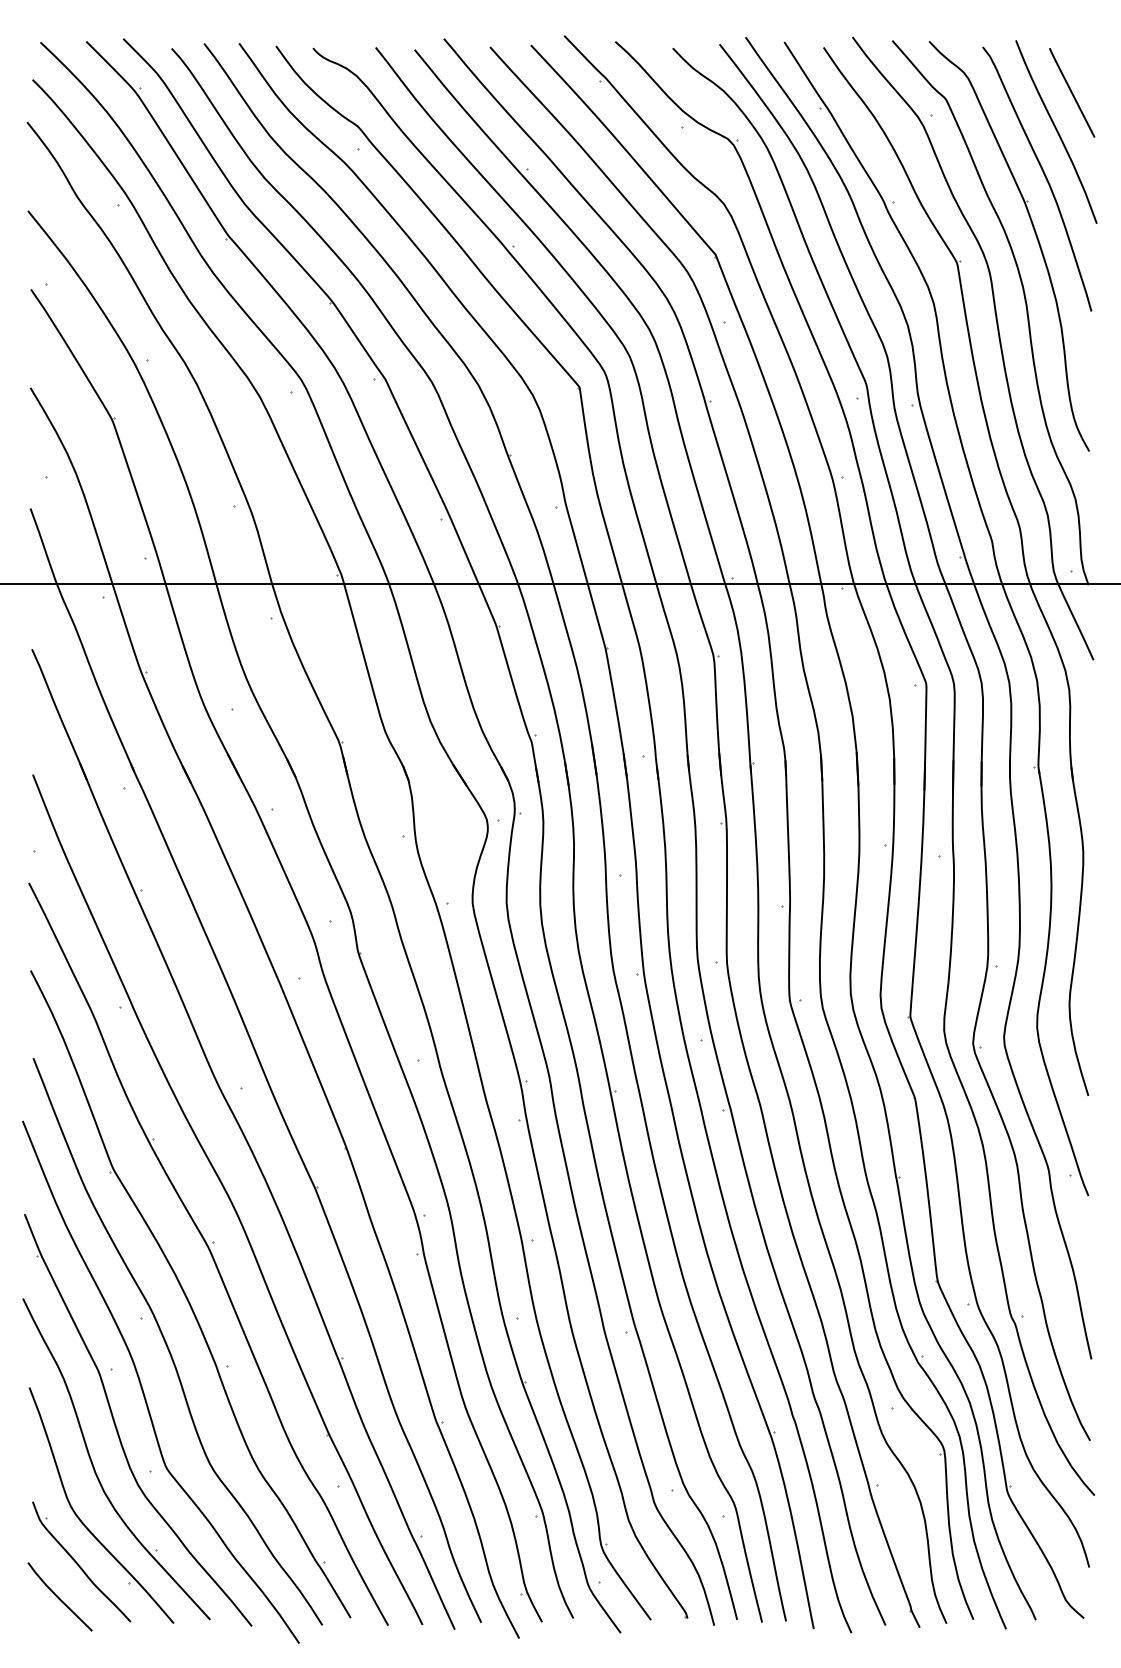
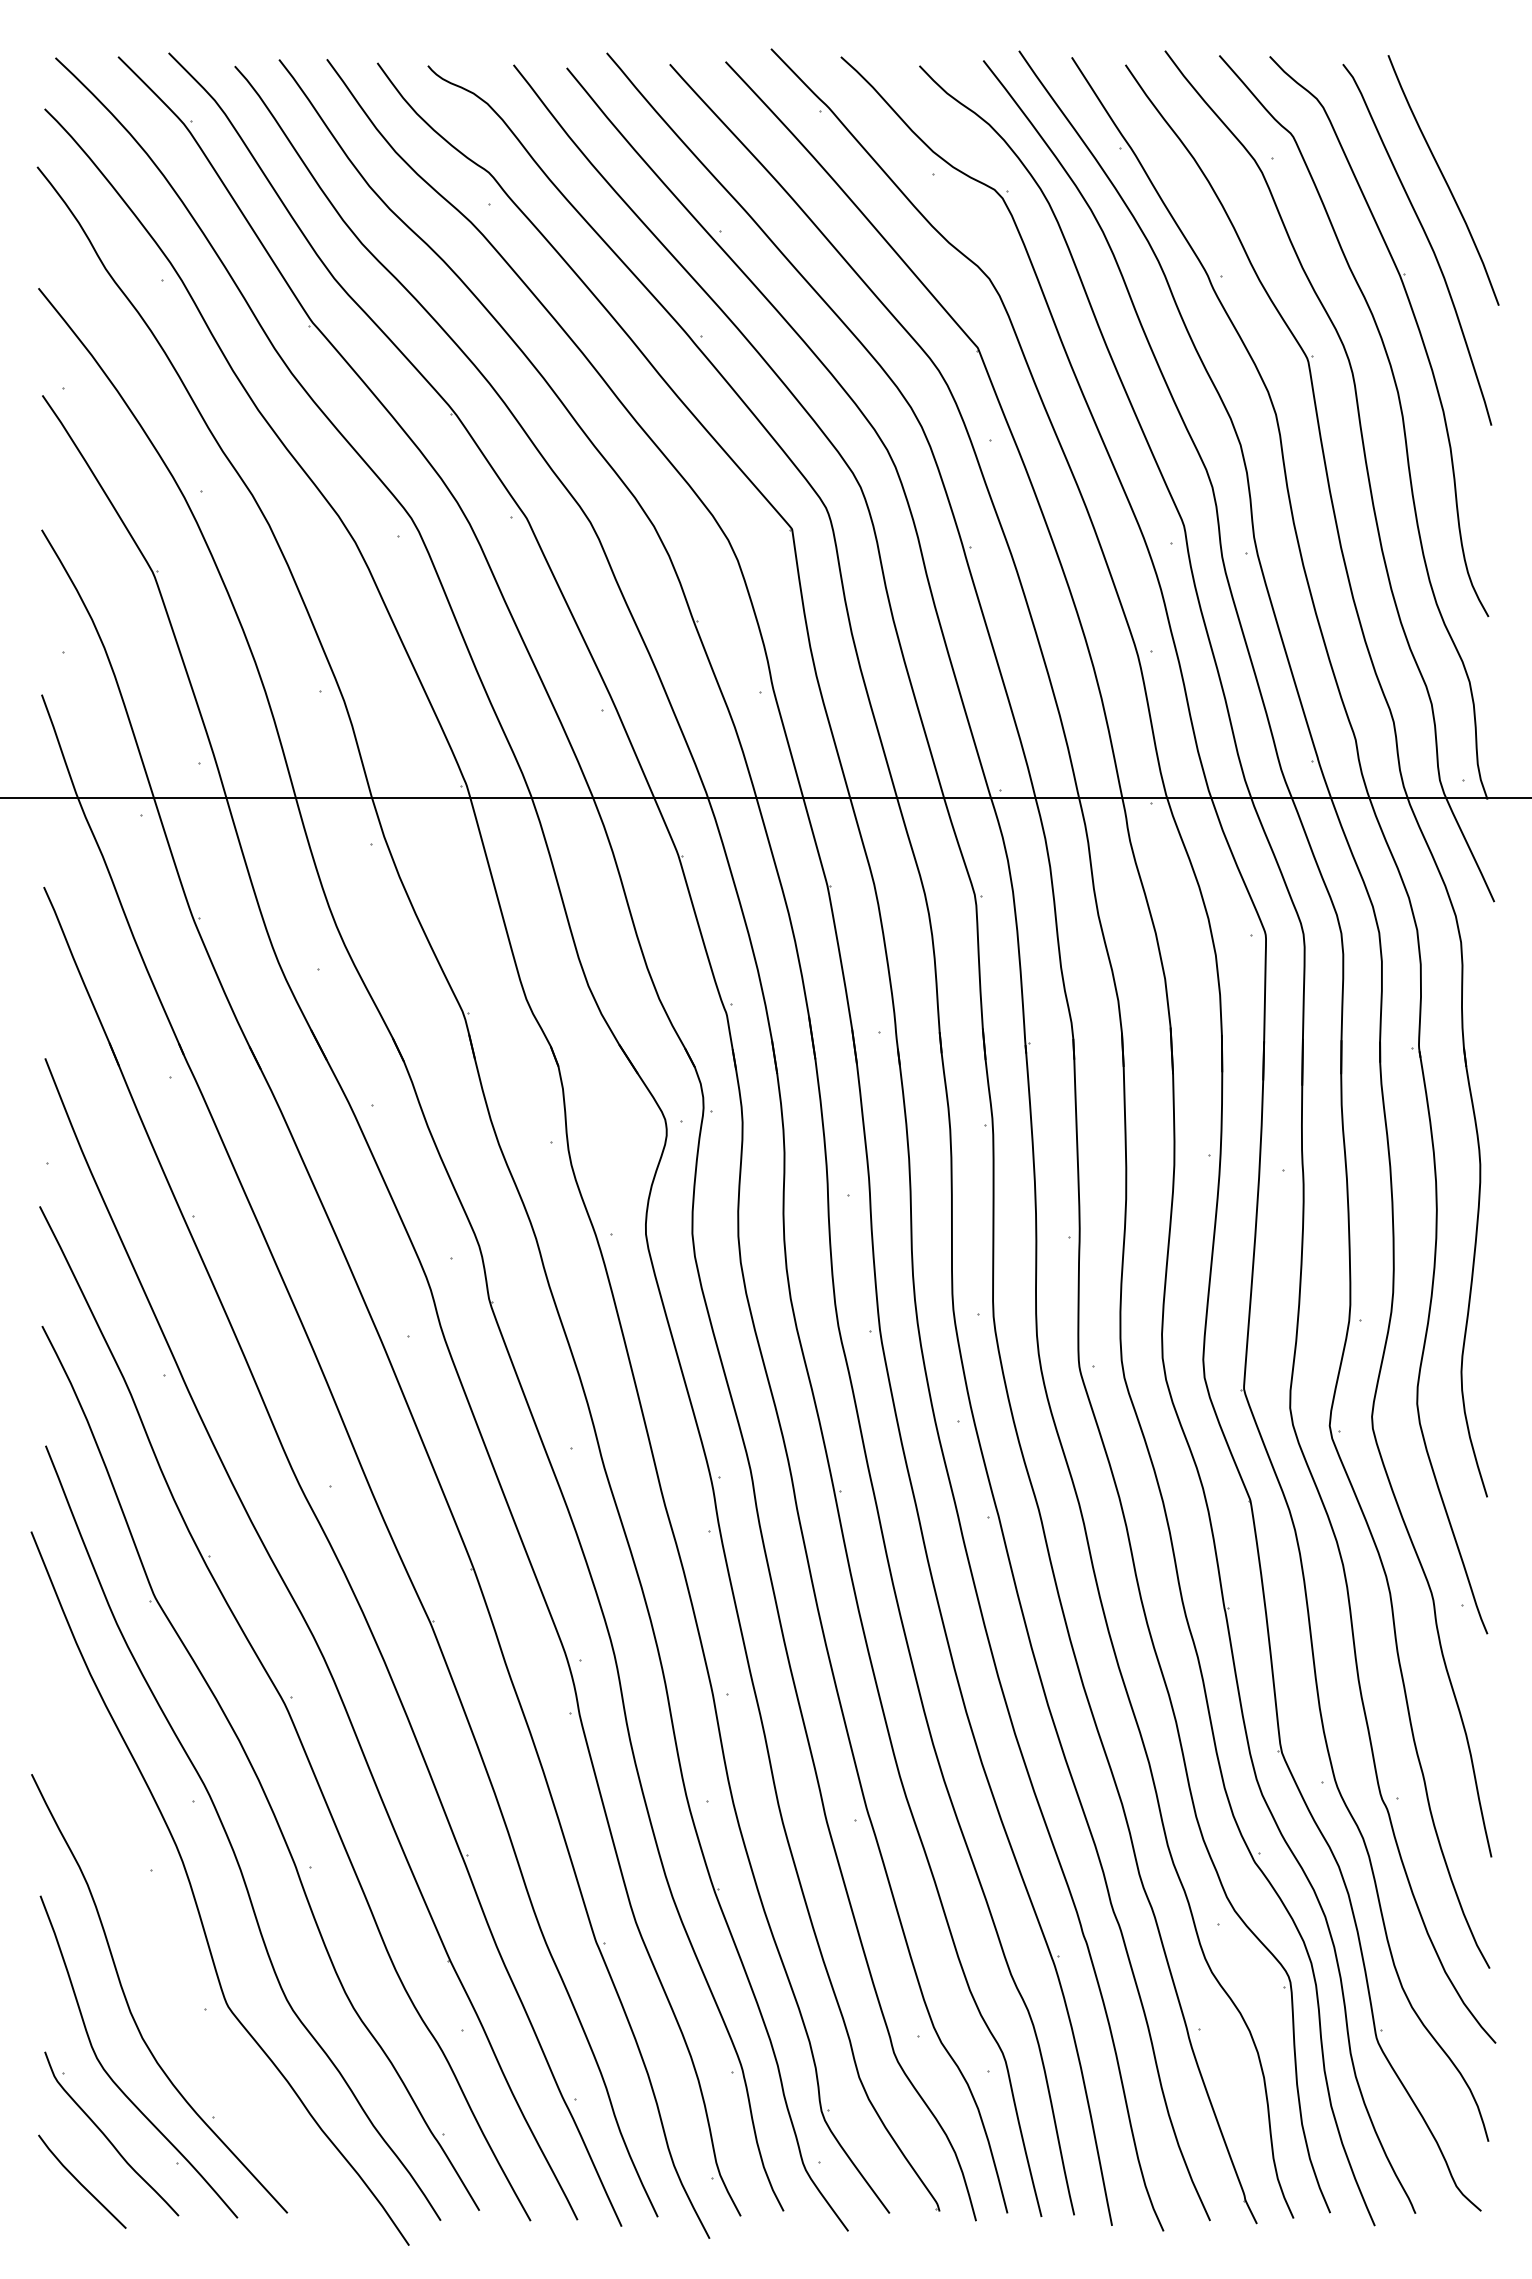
line: (1071, 92) -> (1464, 126), removed
part: (116, 1426) -> (159, 1948), removed

